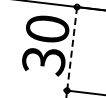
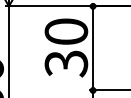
line: (72, 48) -> (93, 48), dashed -> solid

